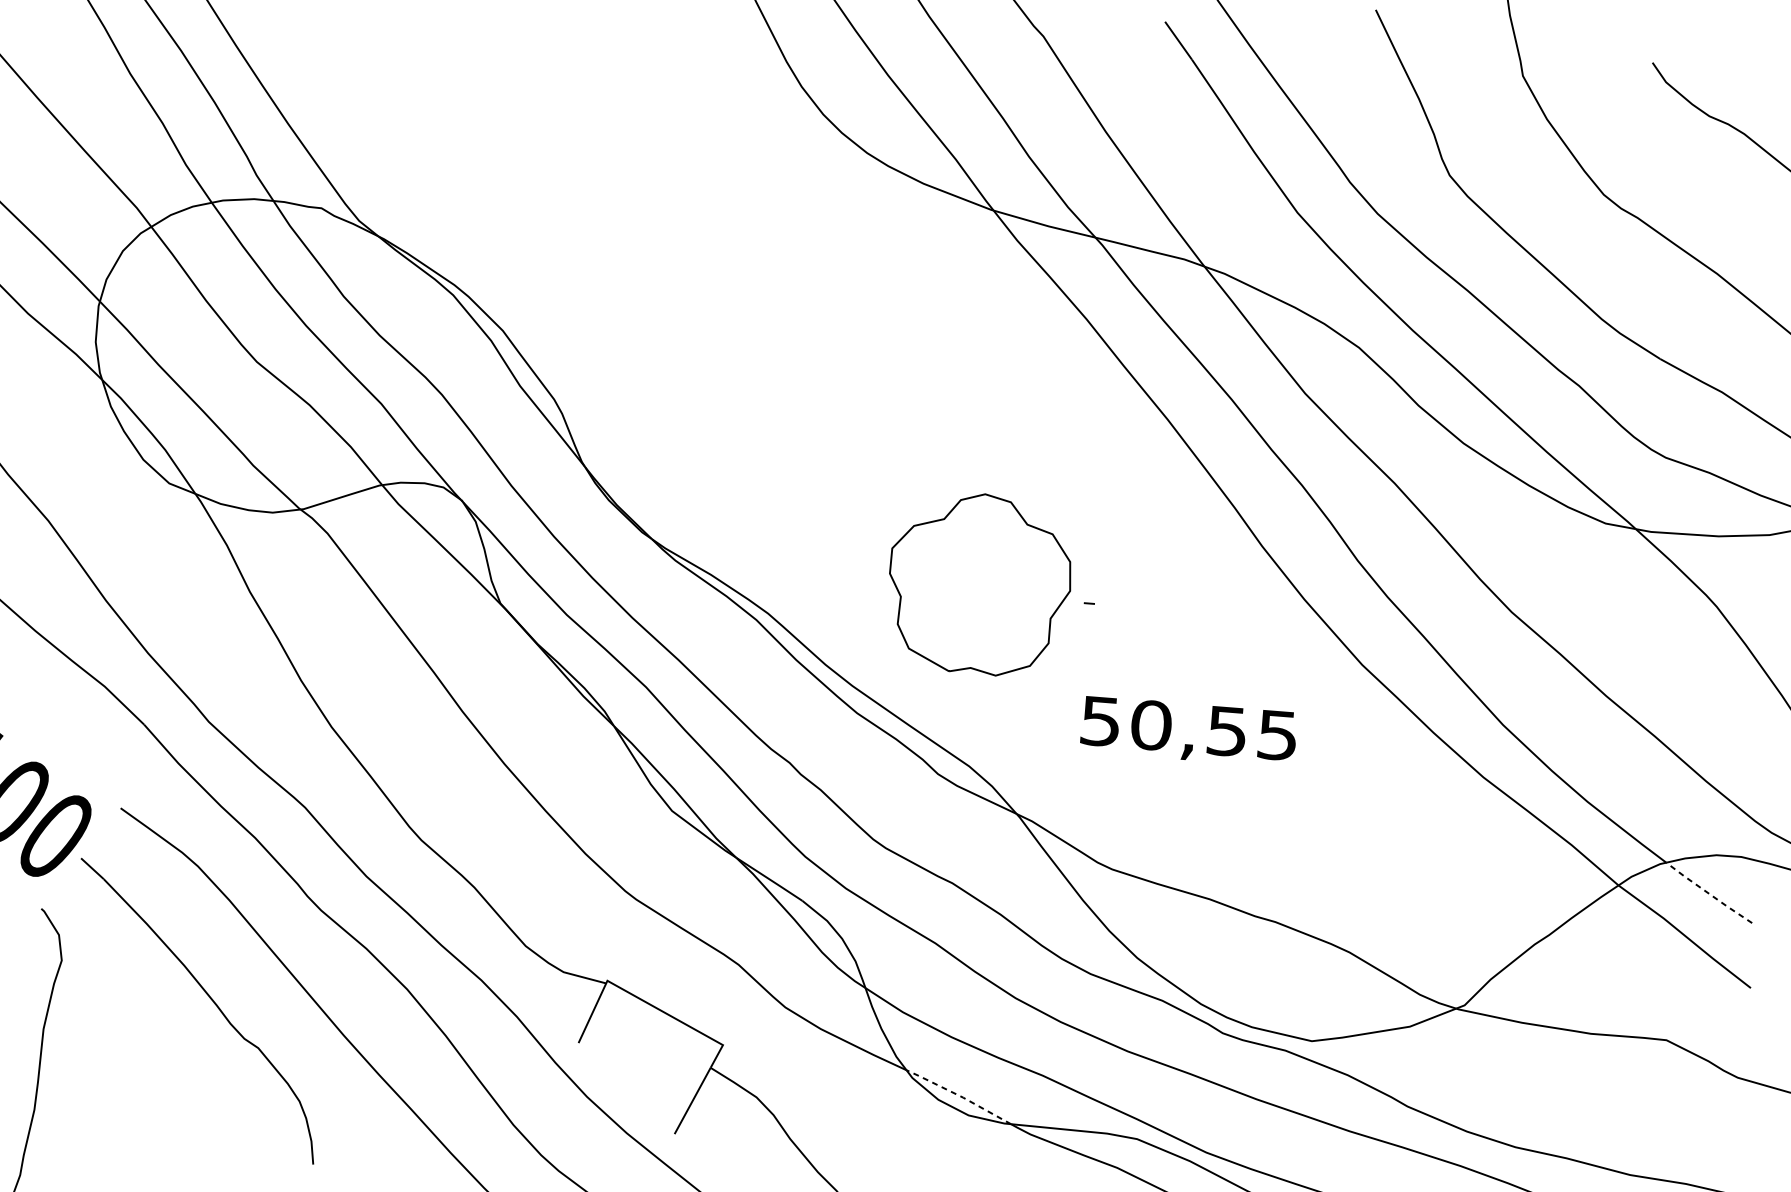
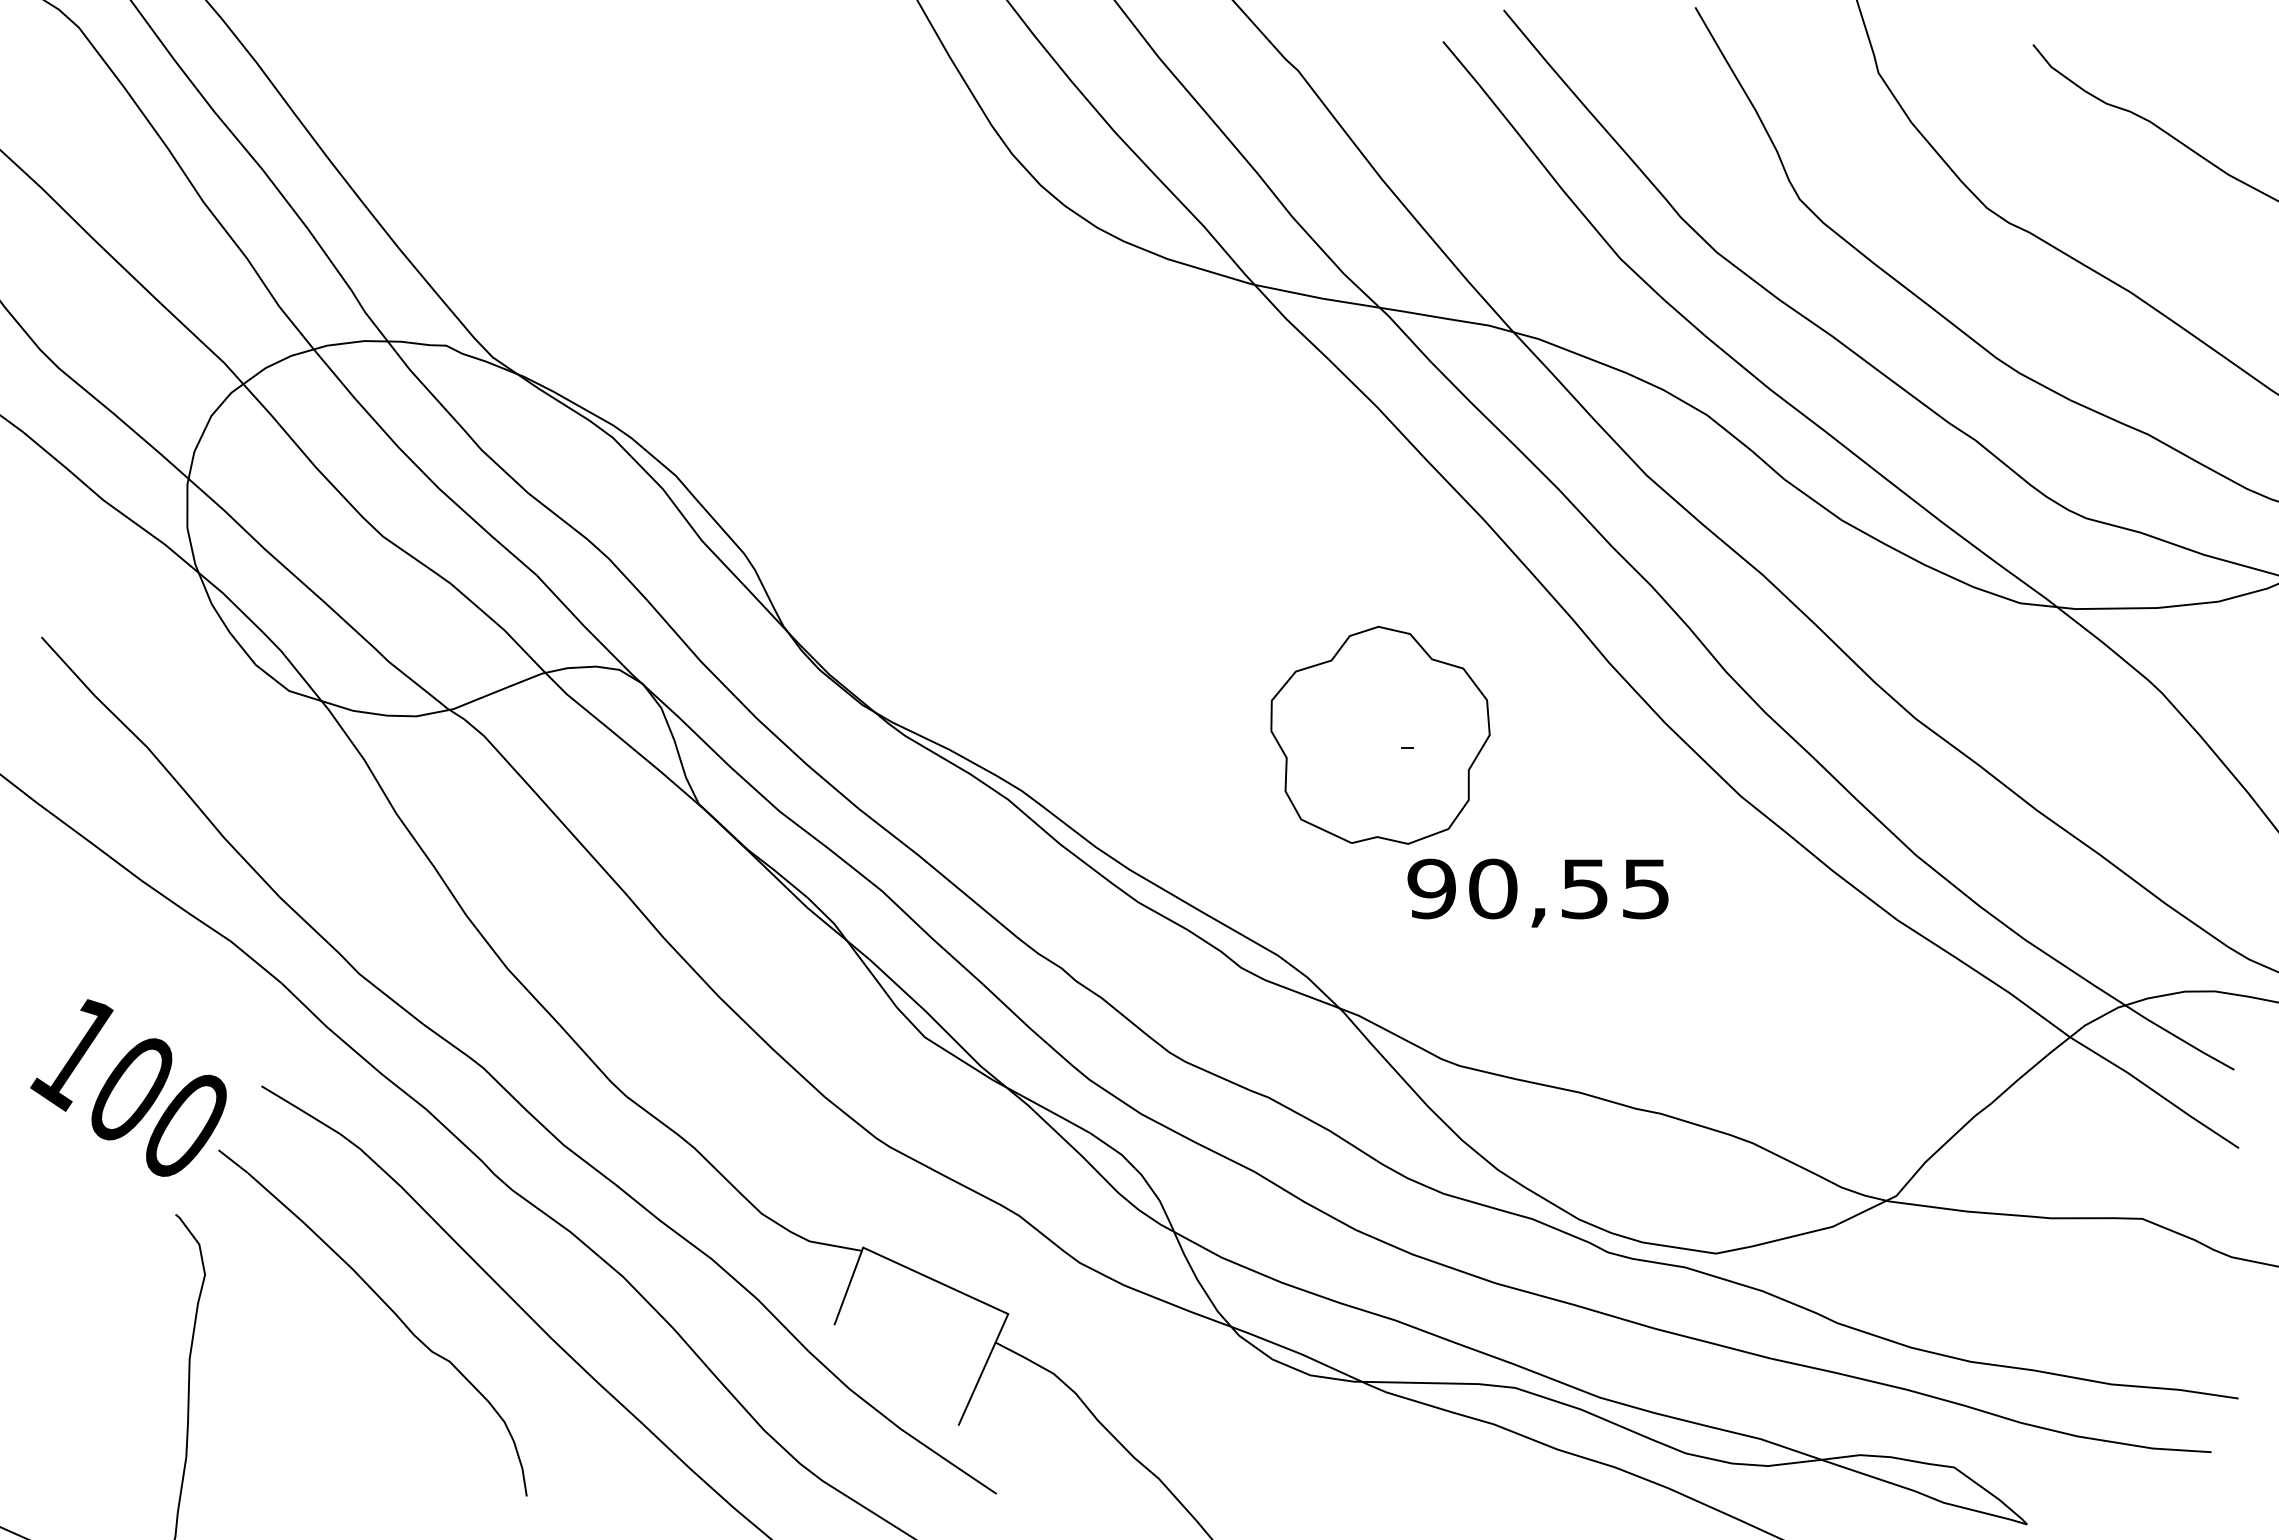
part: (979, 583) -> (1380, 734), moved
text: (1100, 720) -> (1431, 888), 50,55 -> 90,55
line: (1708, 893) -> (2179, 1038), dashed -> solid
line: (959, 1095) -> (1297, 1352), dashed -> solid

